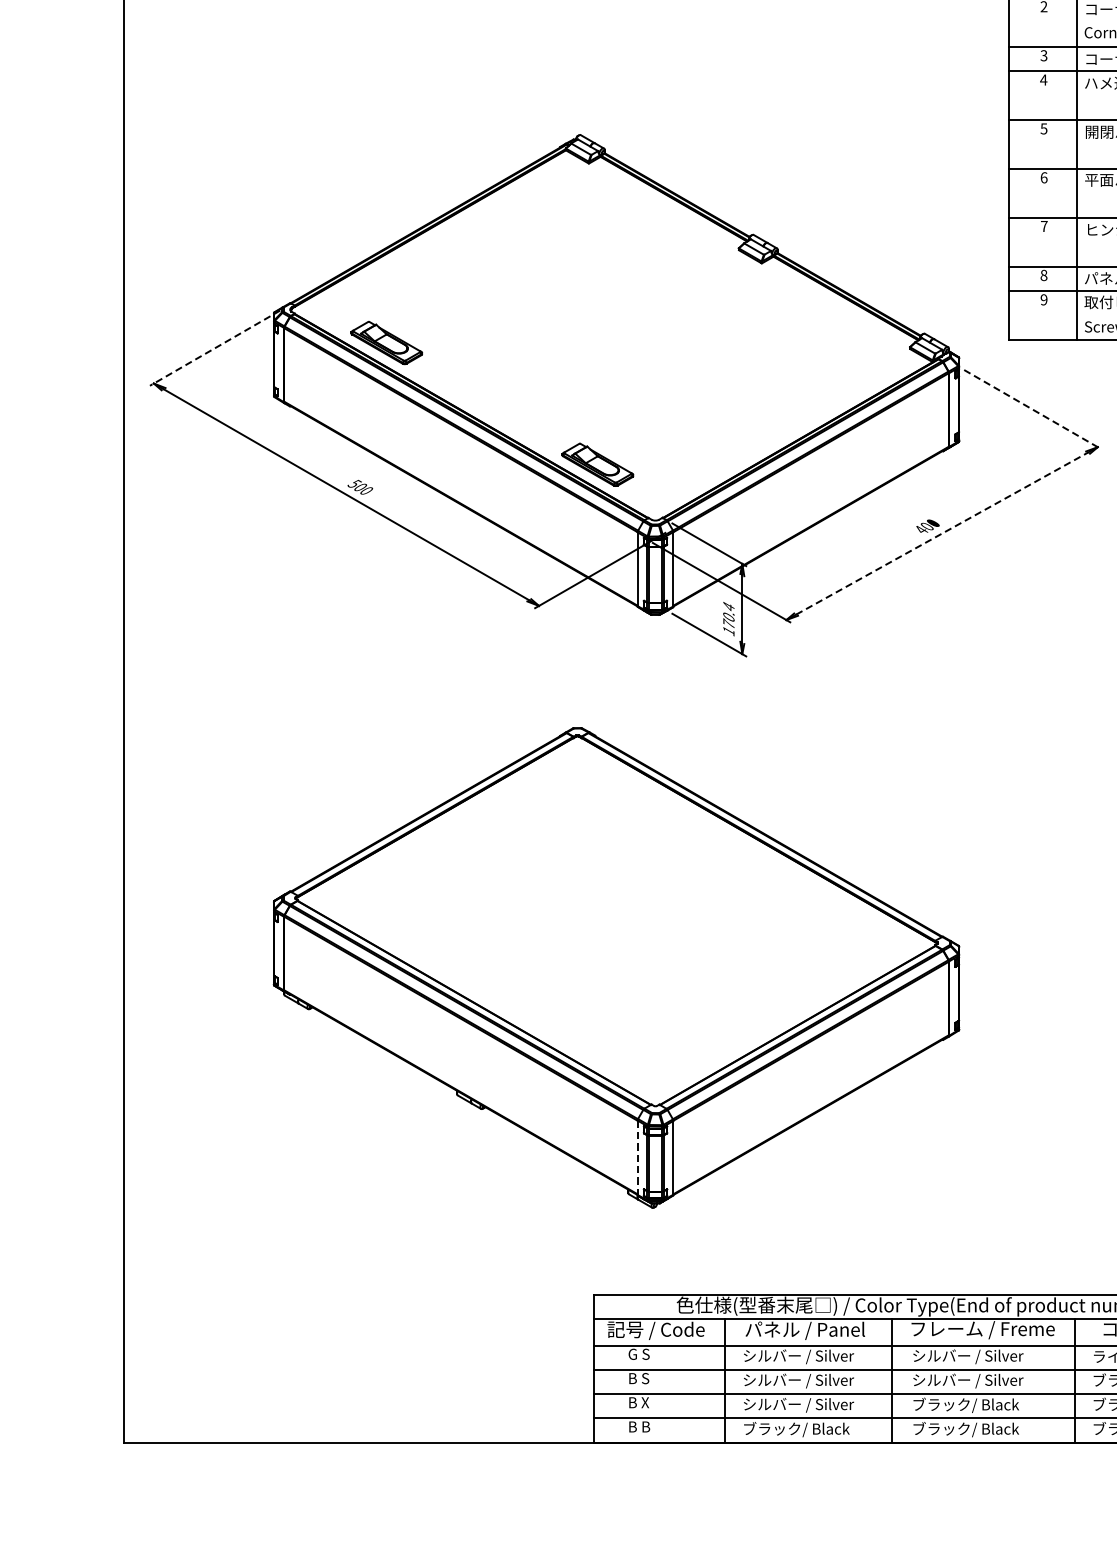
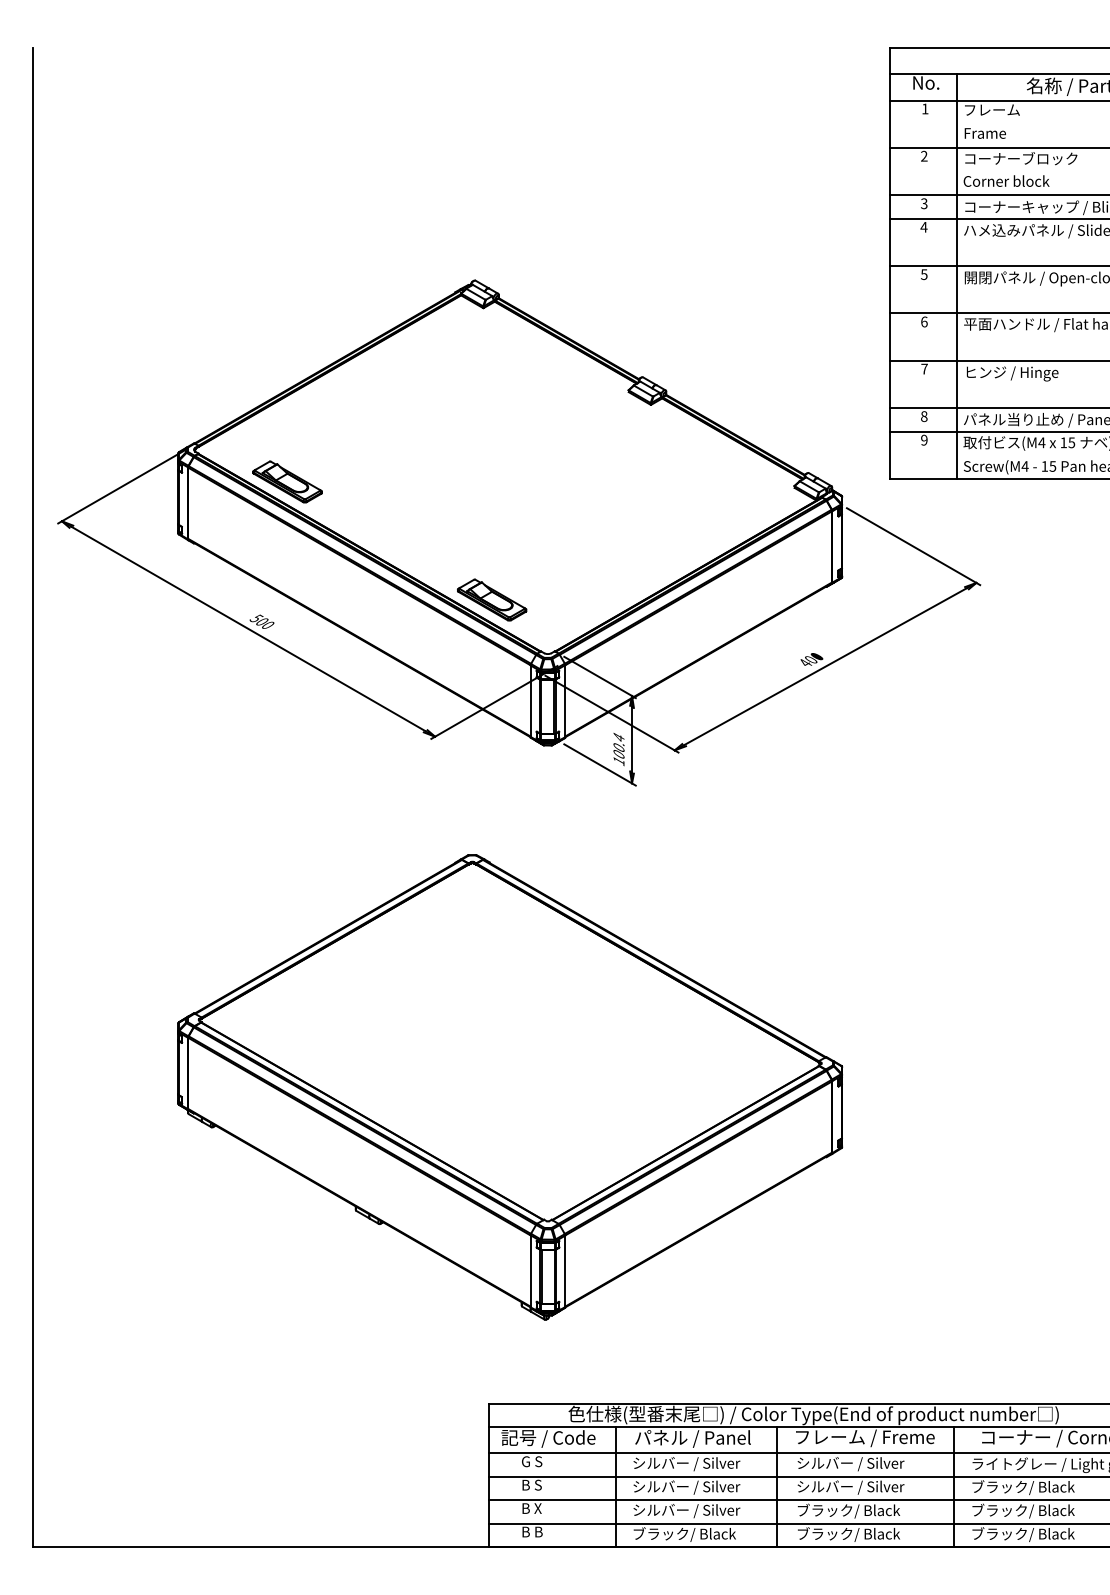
line: (215, 348) -> (121, 487), dashed -> solid
line: (1032, 409) -> (913, 546), dashed -> solid
line: (942, 533) -> (825, 666), dashed -> solid
text: (728, 623) -> (618, 753), 170.4 -> 100.4
line: (637, 1157) -> (530, 1271), dashed -> solid

